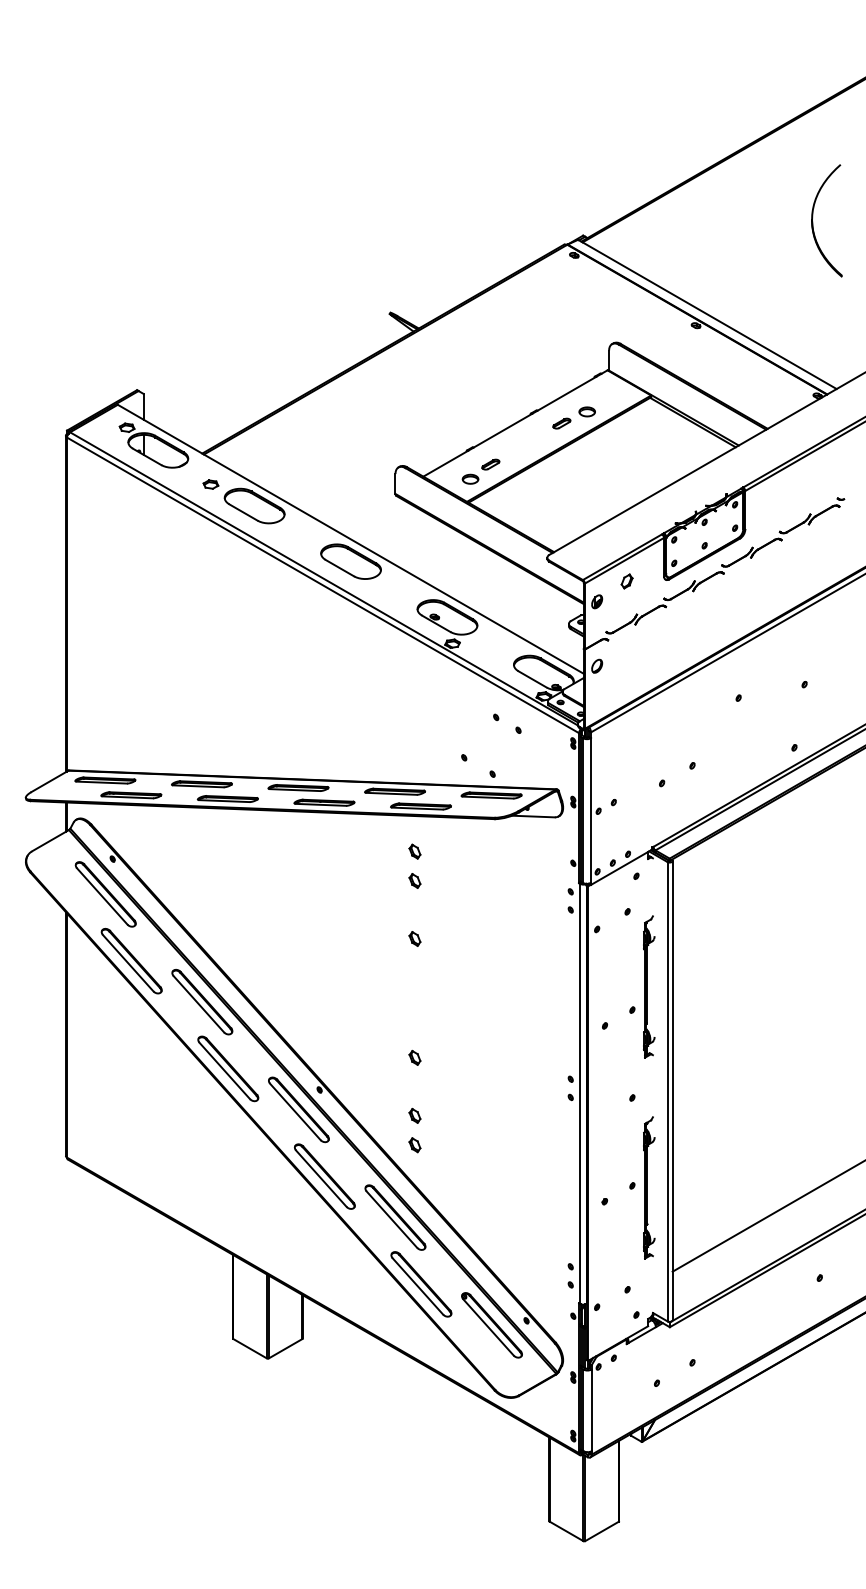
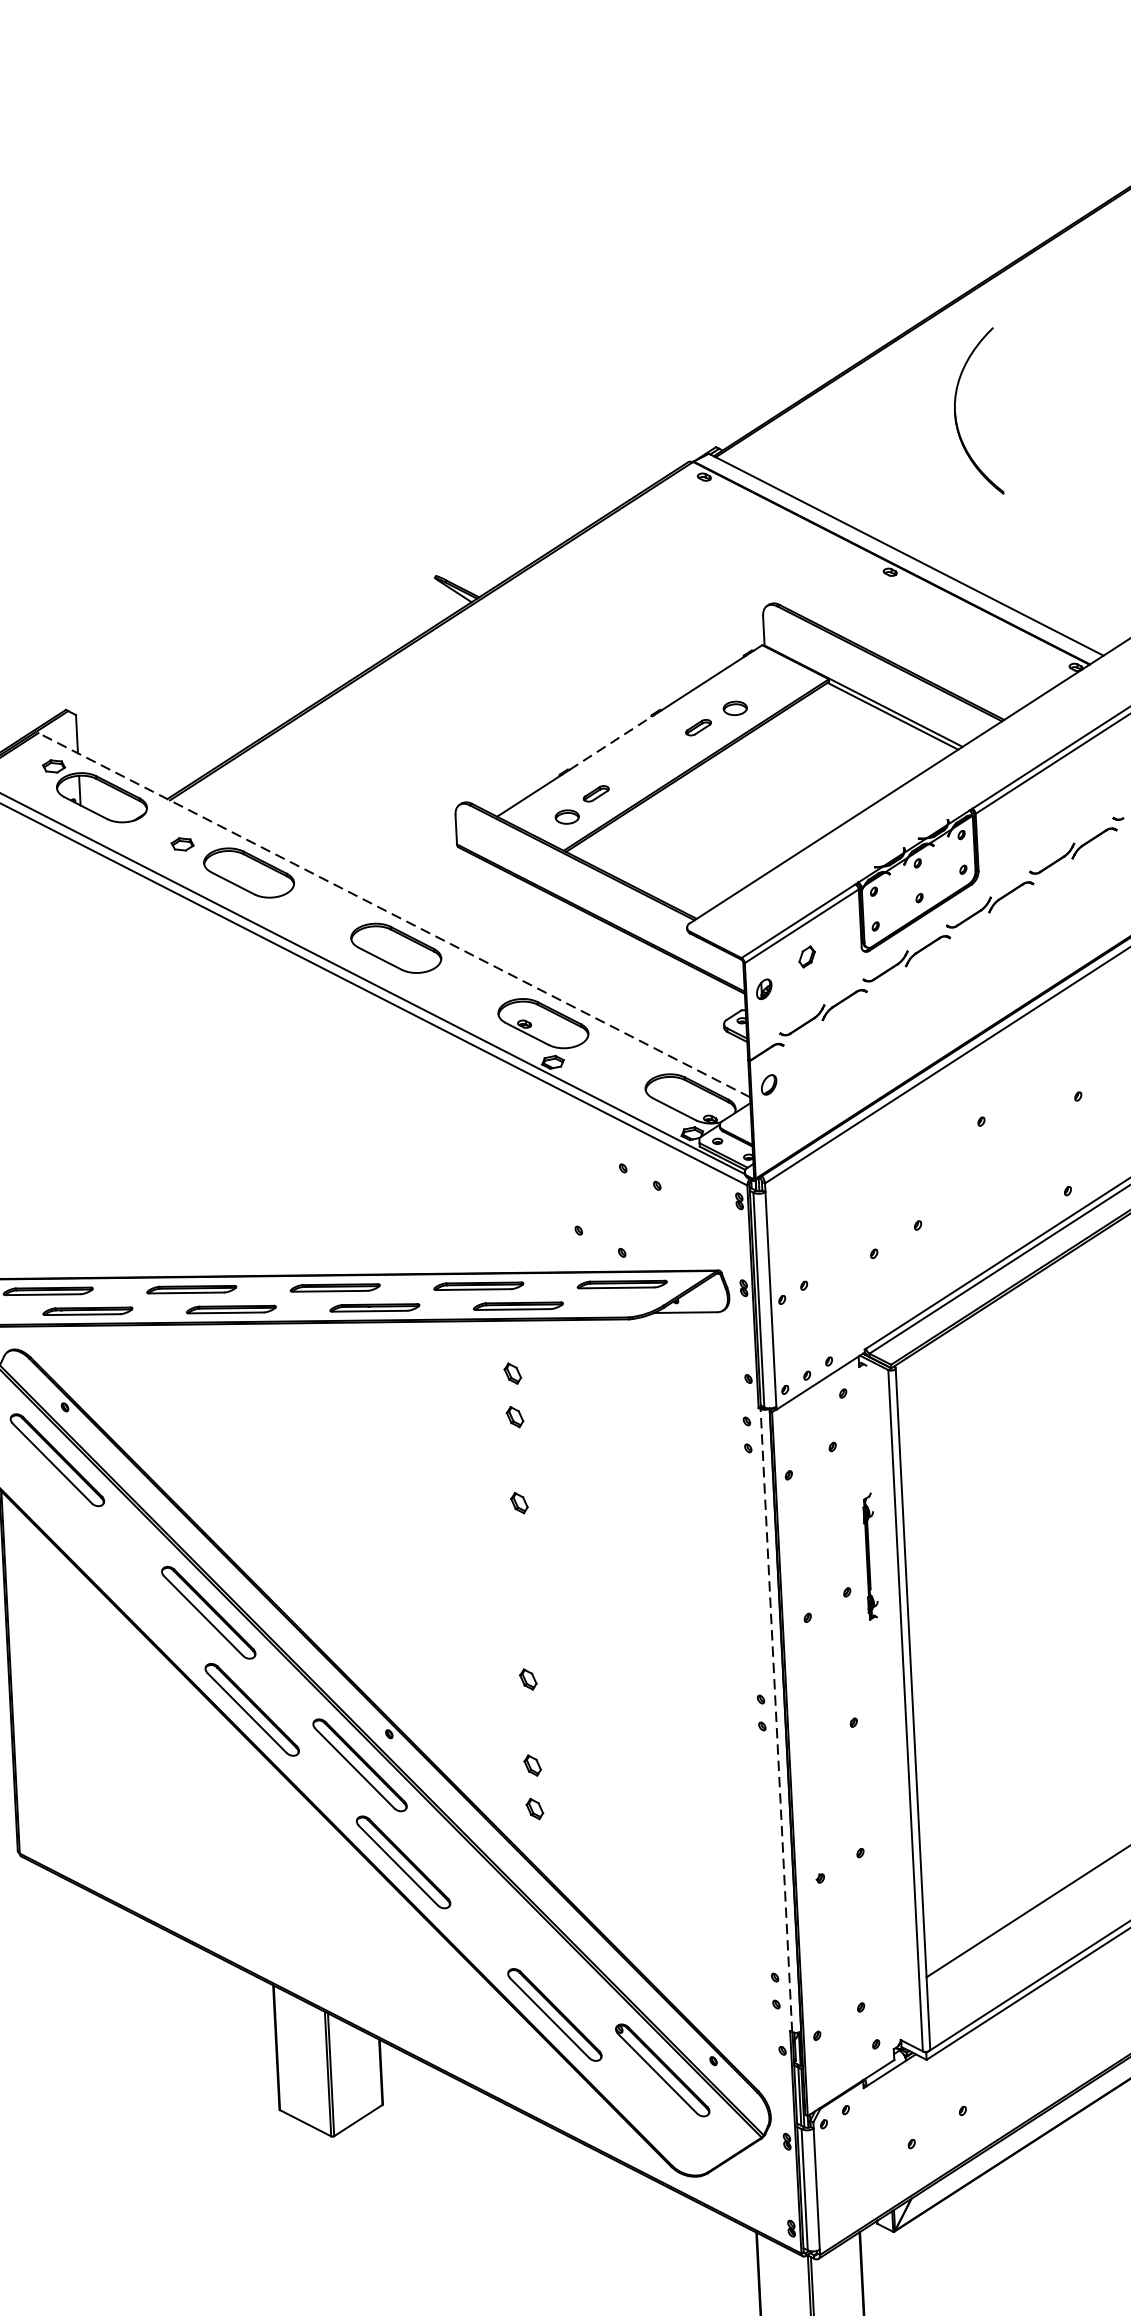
part: (813, 221) -> (957, 413), moved
line: (503, 430) -> (612, 742), solid -> dashed
line: (350, 539) -> (393, 915), solid -> dashed
part: (131, 960) -> (100, 1556), removed
part: (649, 986) -> (870, 1555), size x0.6
line: (580, 1093) -> (776, 1719), solid -> dashed
part: (649, 1187) -> (885, 1854), removed
part: (395, 1217) -> (511, 1917), removed

